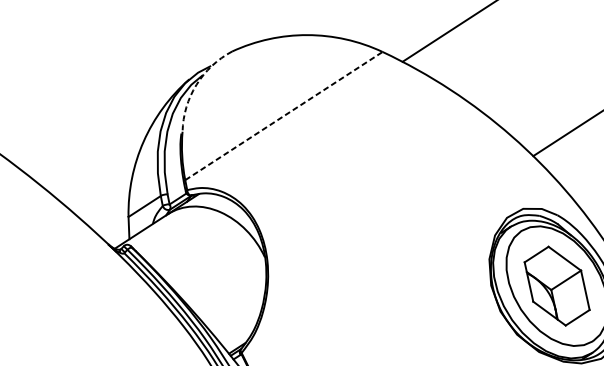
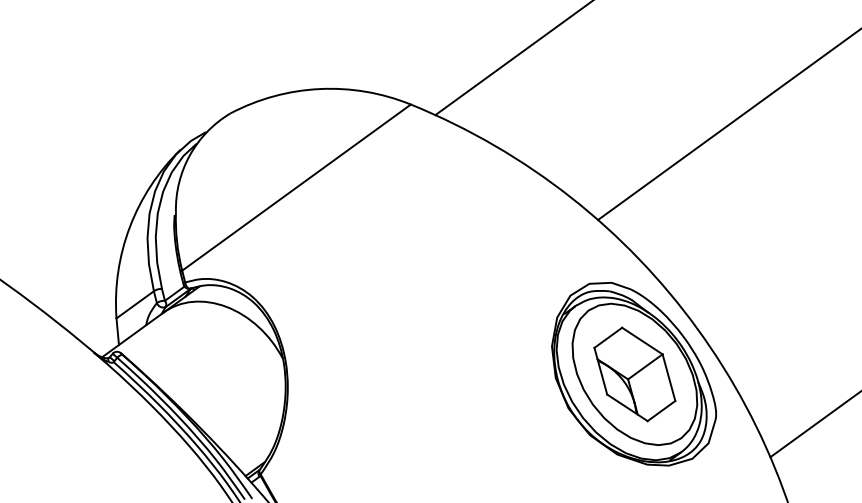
arc: (196, 84) -> (189, 155), dashed -> solid
line: (283, 115) -> (296, 187), dashed -> solid

